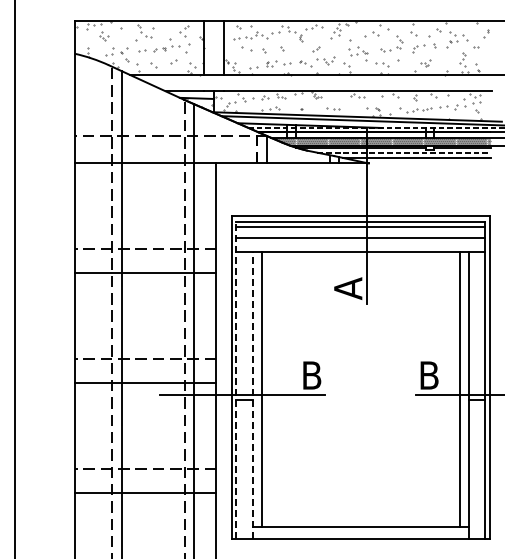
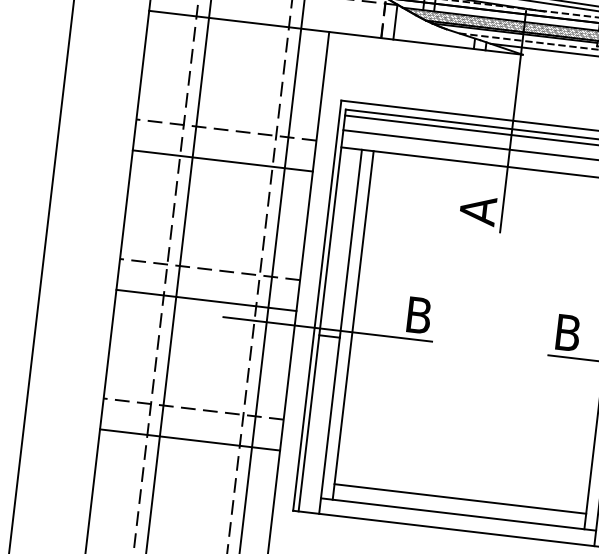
line: (236, 380) -> (322, 310), dashed -> solid
line: (252, 394) -> (340, 330), dashed -> solid
line: (360, 514) -> (459, 499), added

